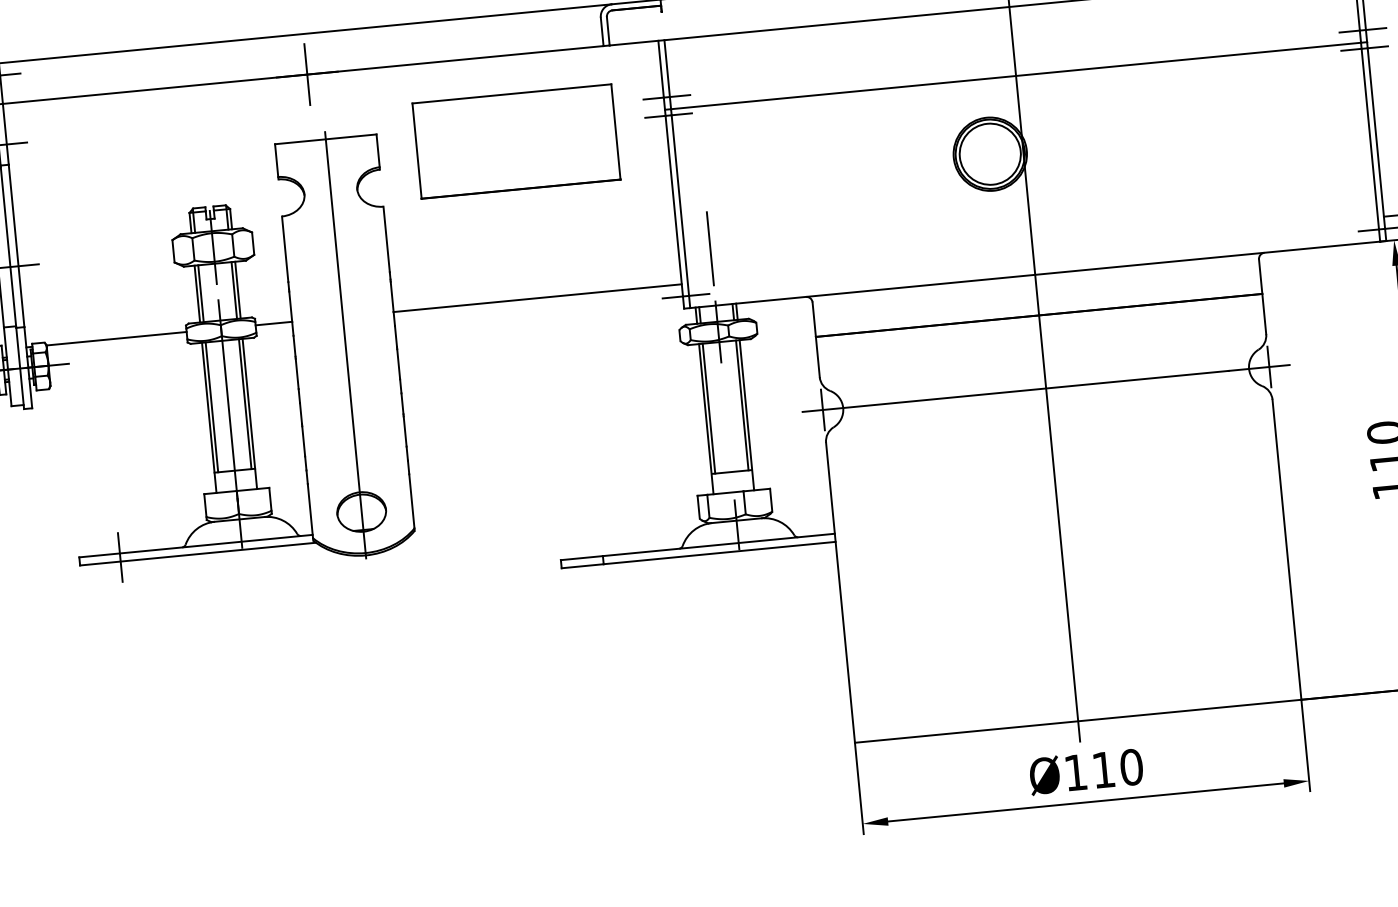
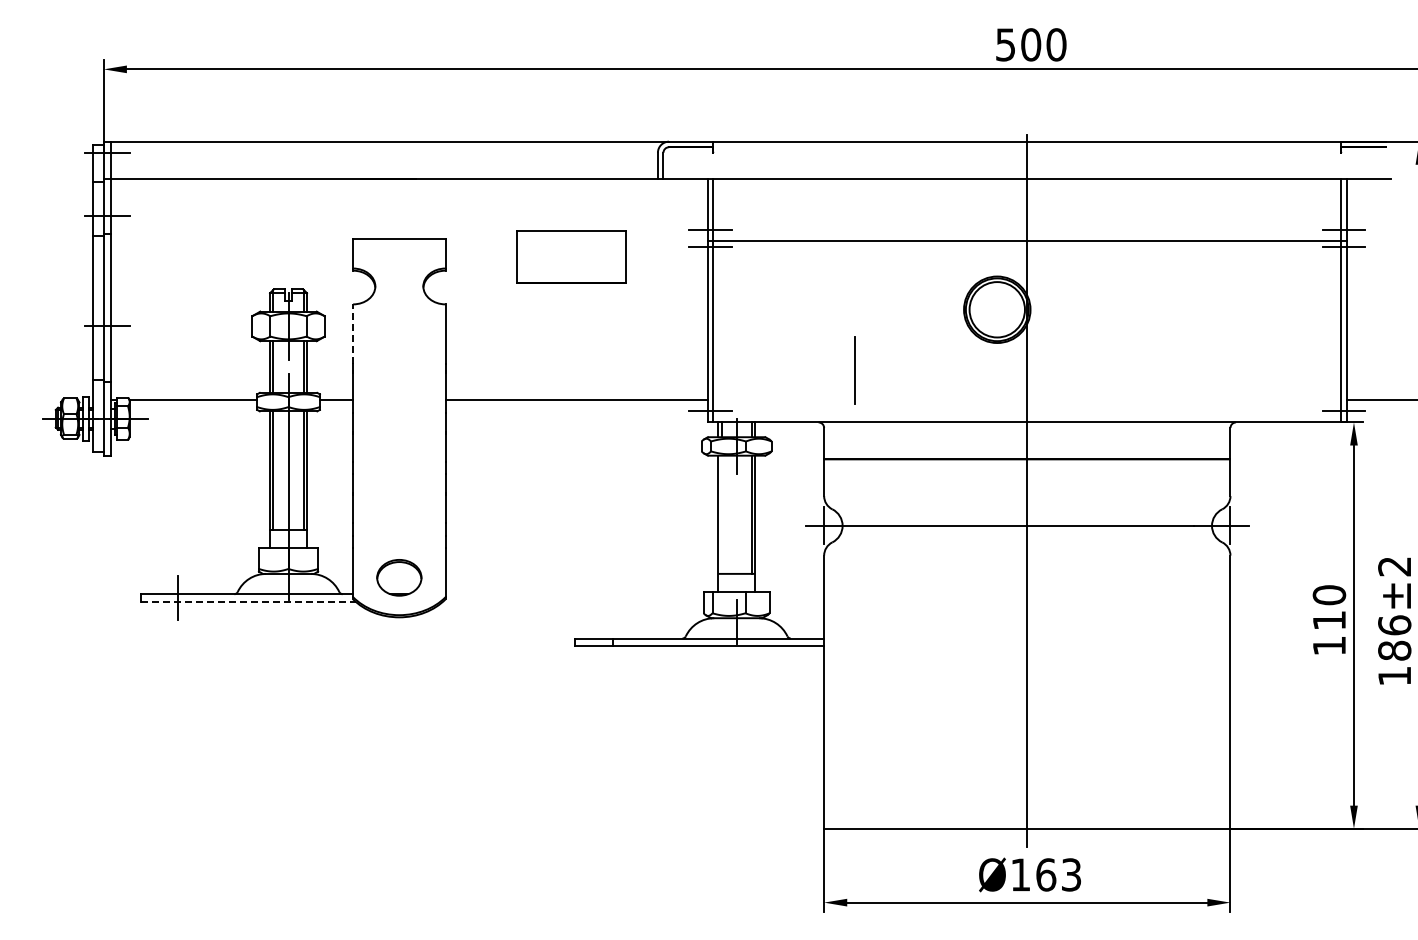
line: (307, 74) -> (388, 178), removed
part: (516, 141) -> (571, 257), size x0.6
line: (710, 248) -> (854, 370), moved
line: (285, 249) -> (353, 334), solid -> dashed
line: (345, 345) -> (399, 426), removed
line: (708, 408) -> (721, 514), removed
line: (198, 553) -> (248, 601), solid -> dashed
text: (1117, 768) -> (1058, 874), 110 -> 163

